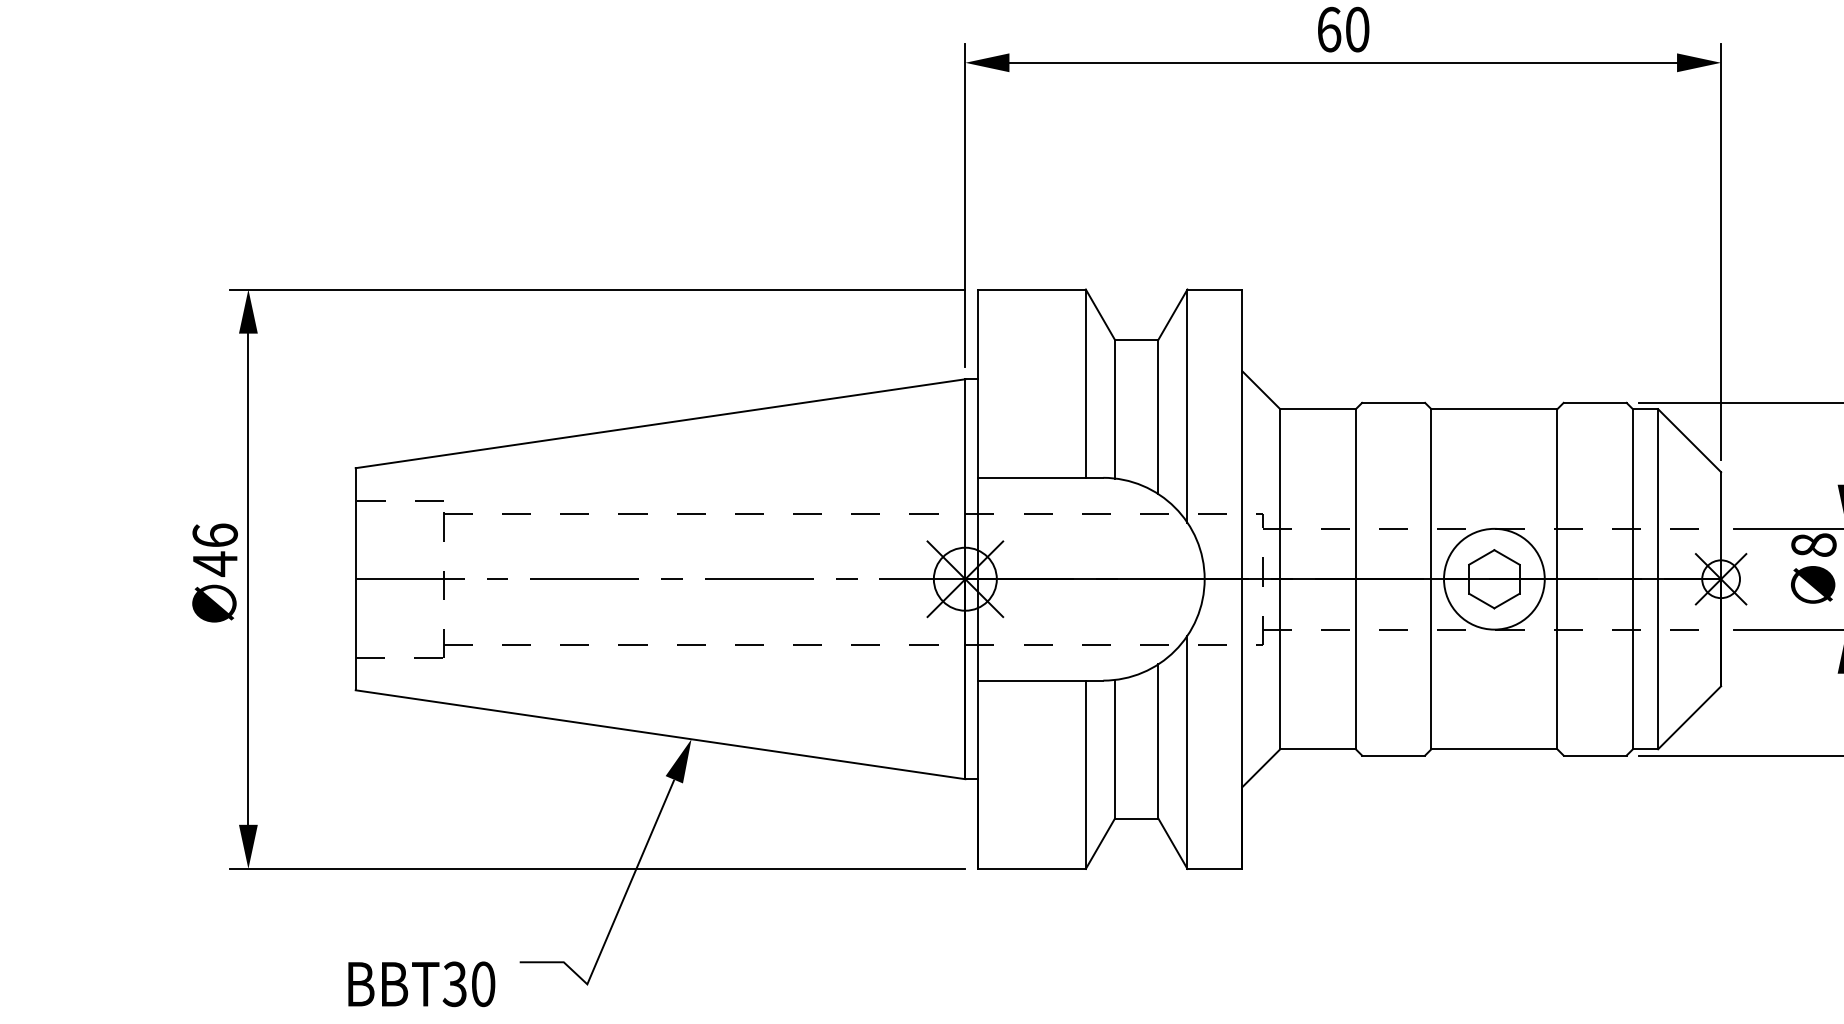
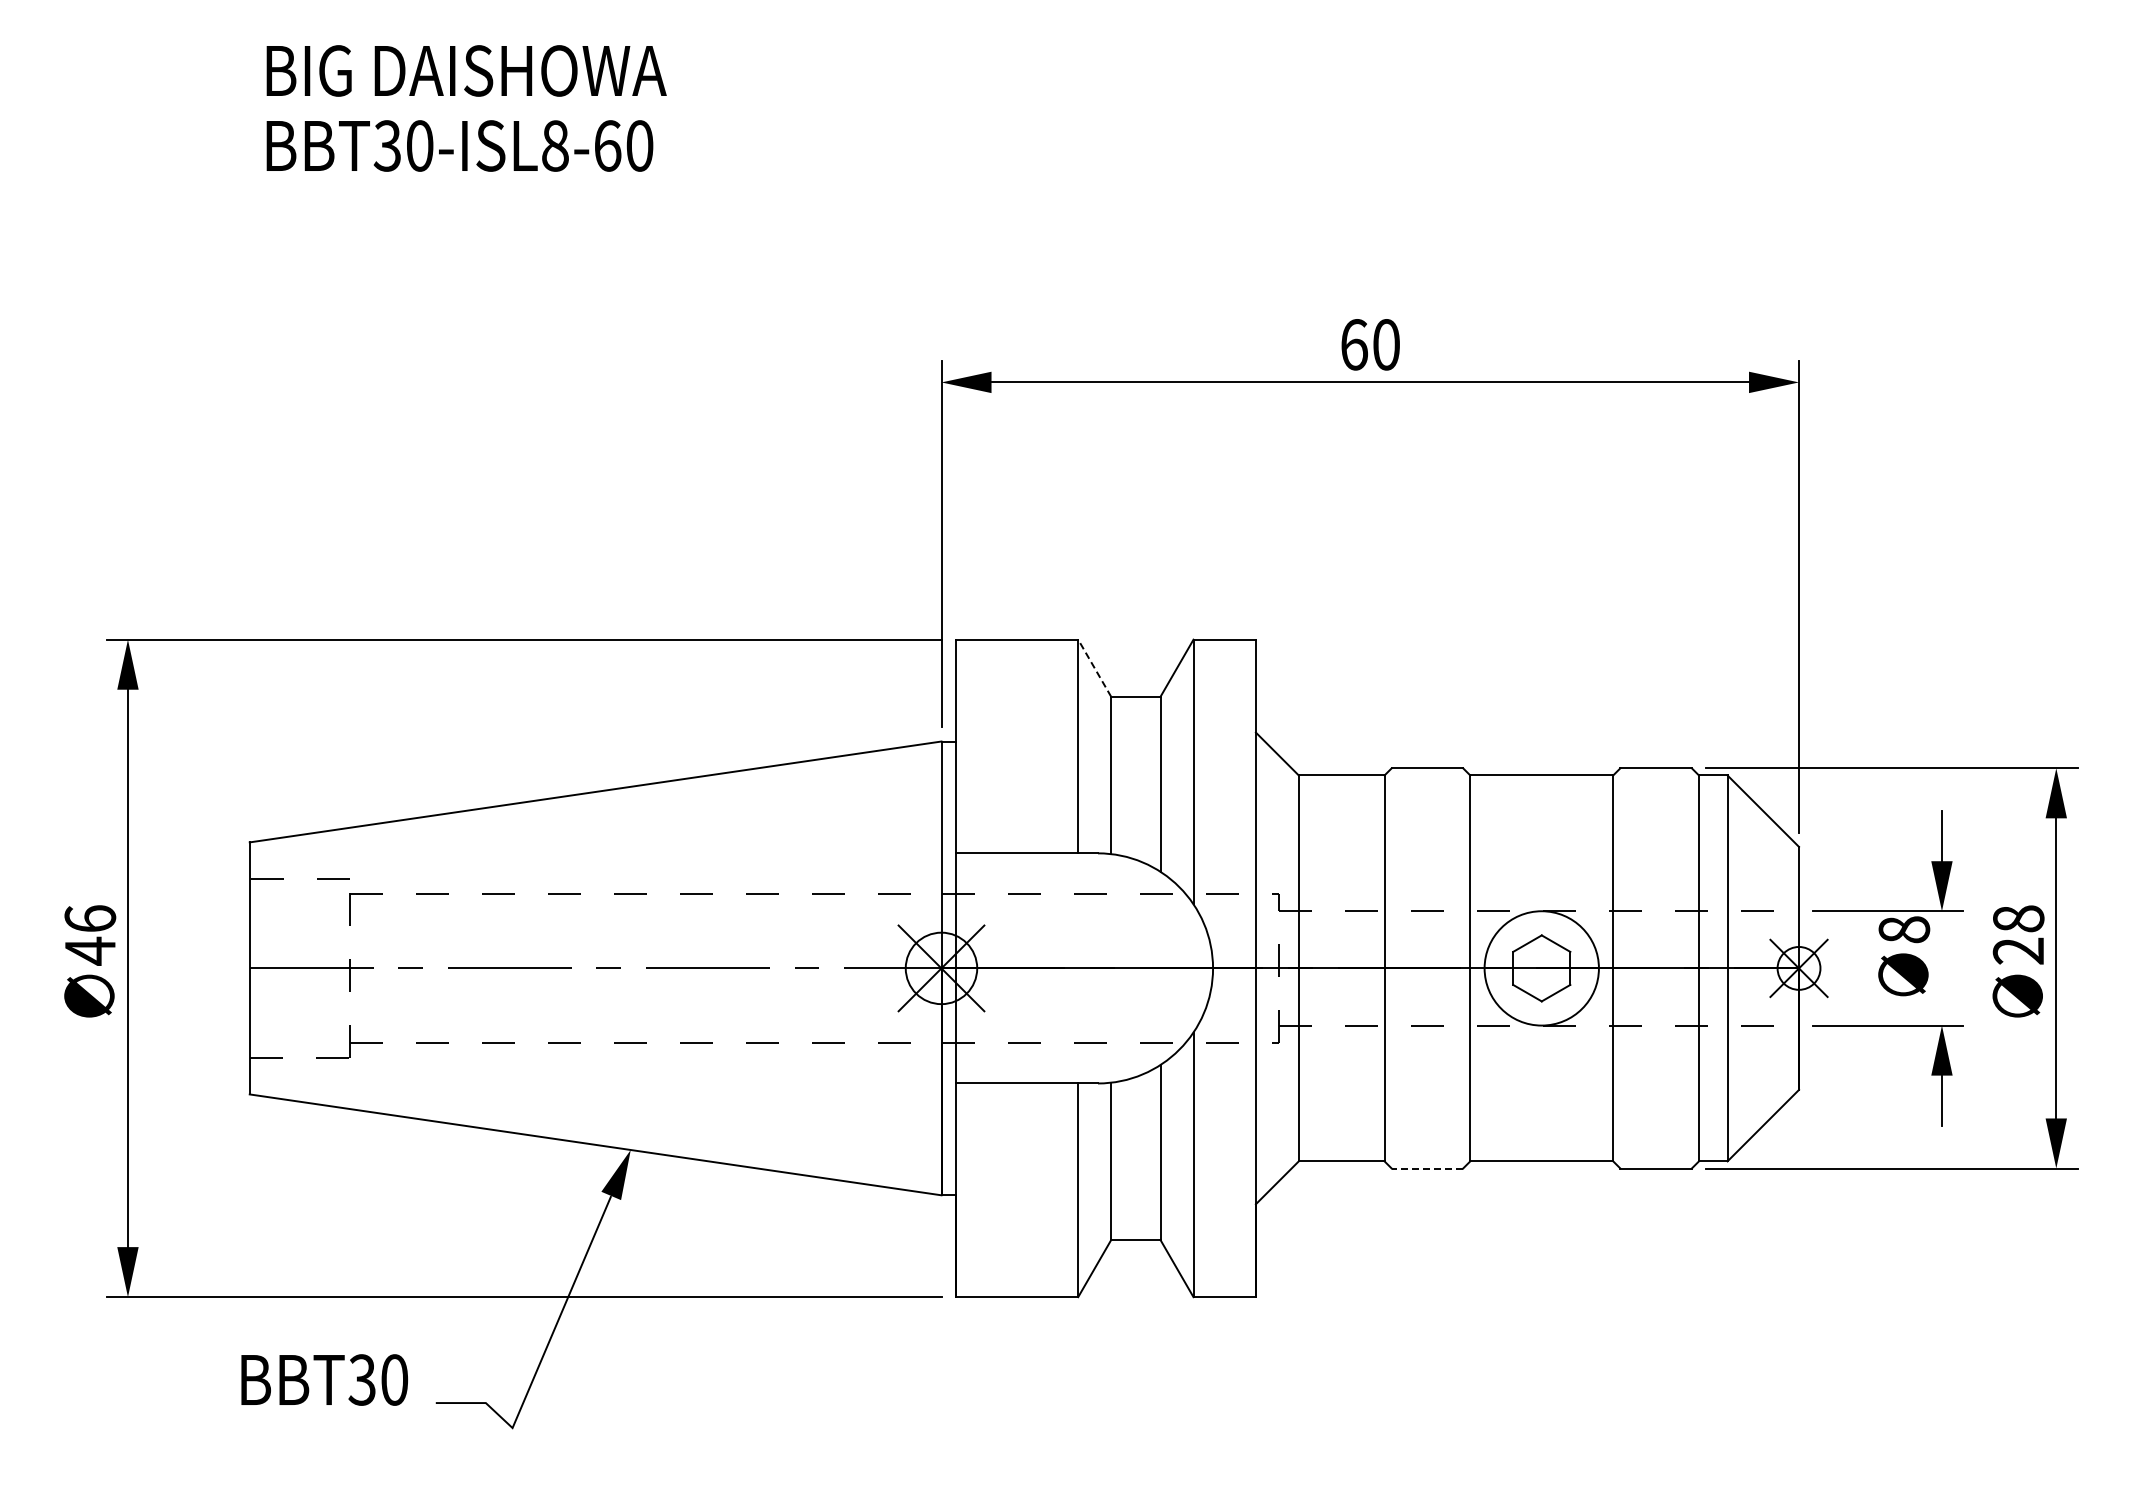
line: (1100, 314) -> (1094, 667), solid -> dashed
line: (1393, 755) -> (1427, 1168), solid -> dashed
text: (421, 983) -> (324, 1379), moved

